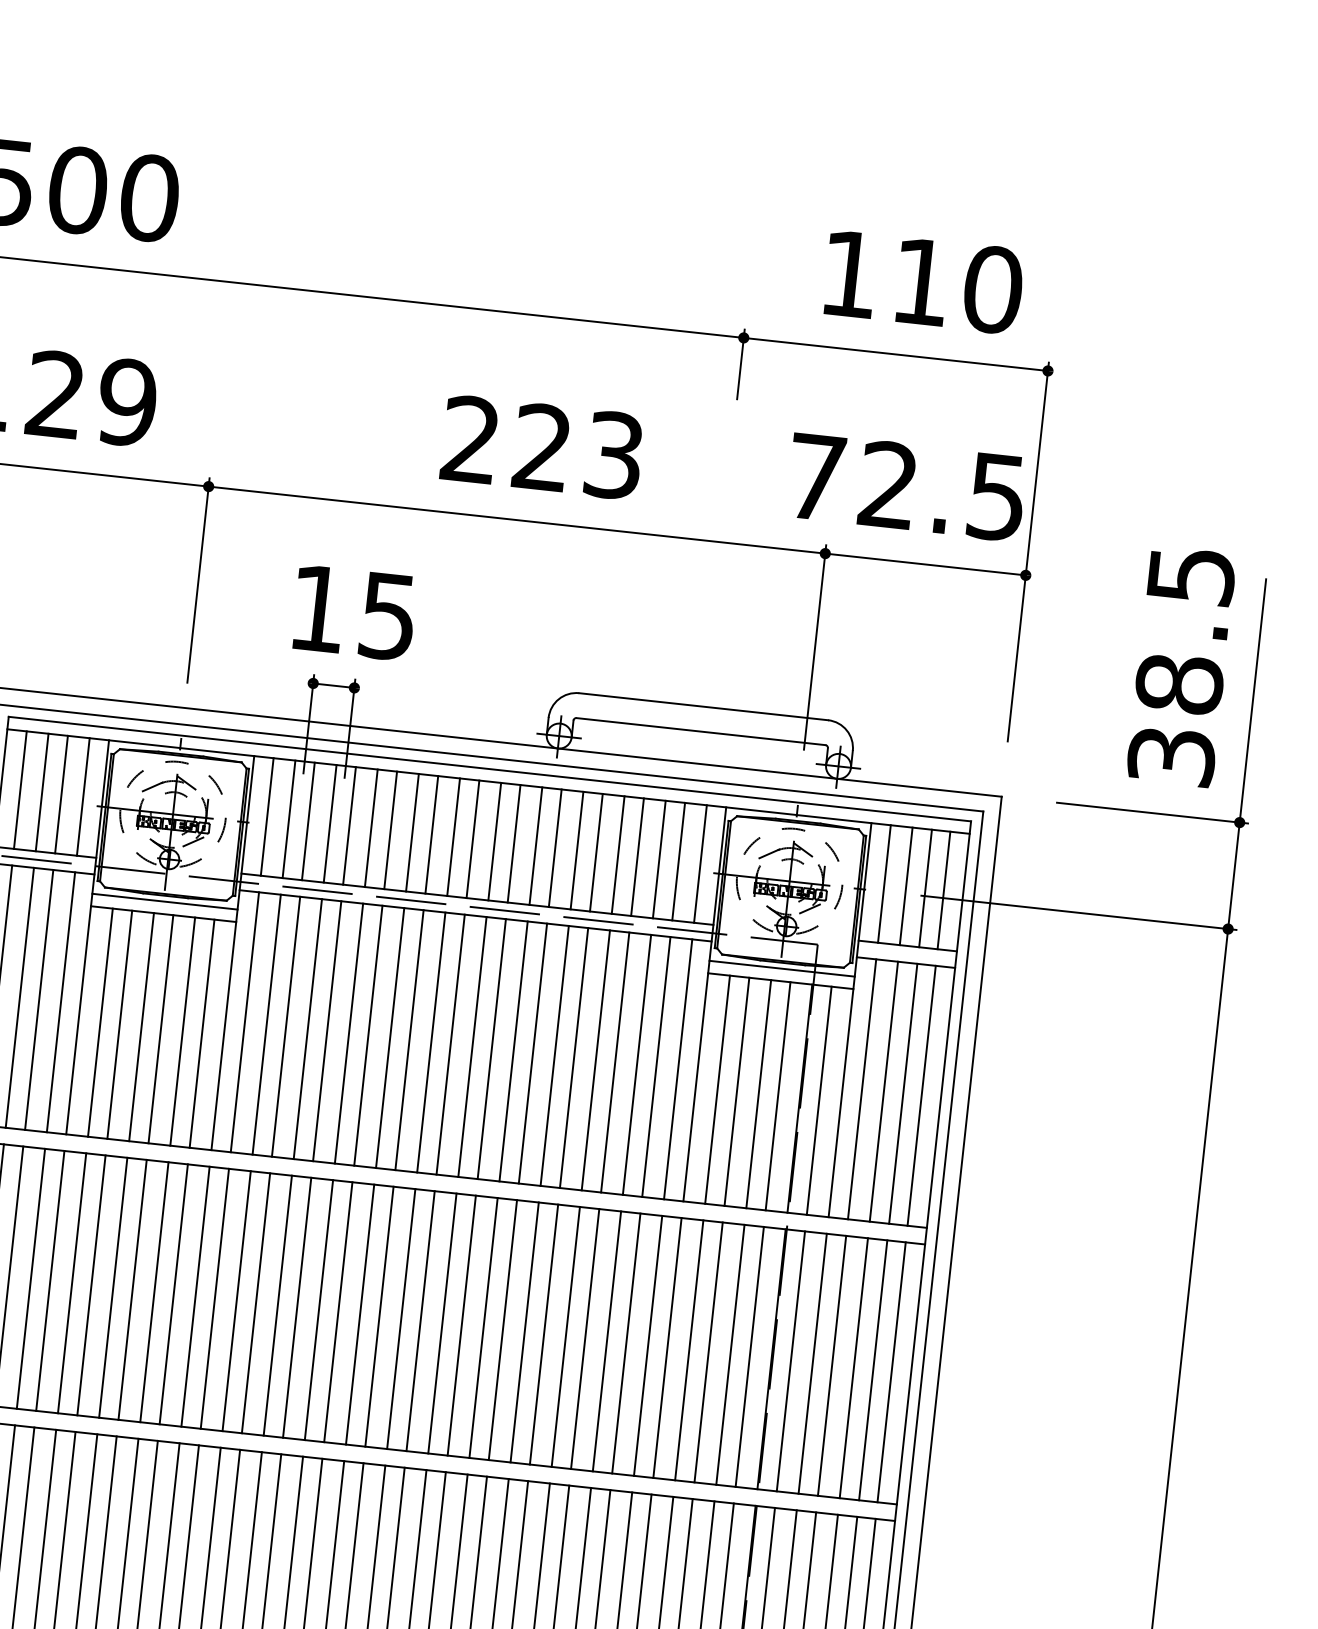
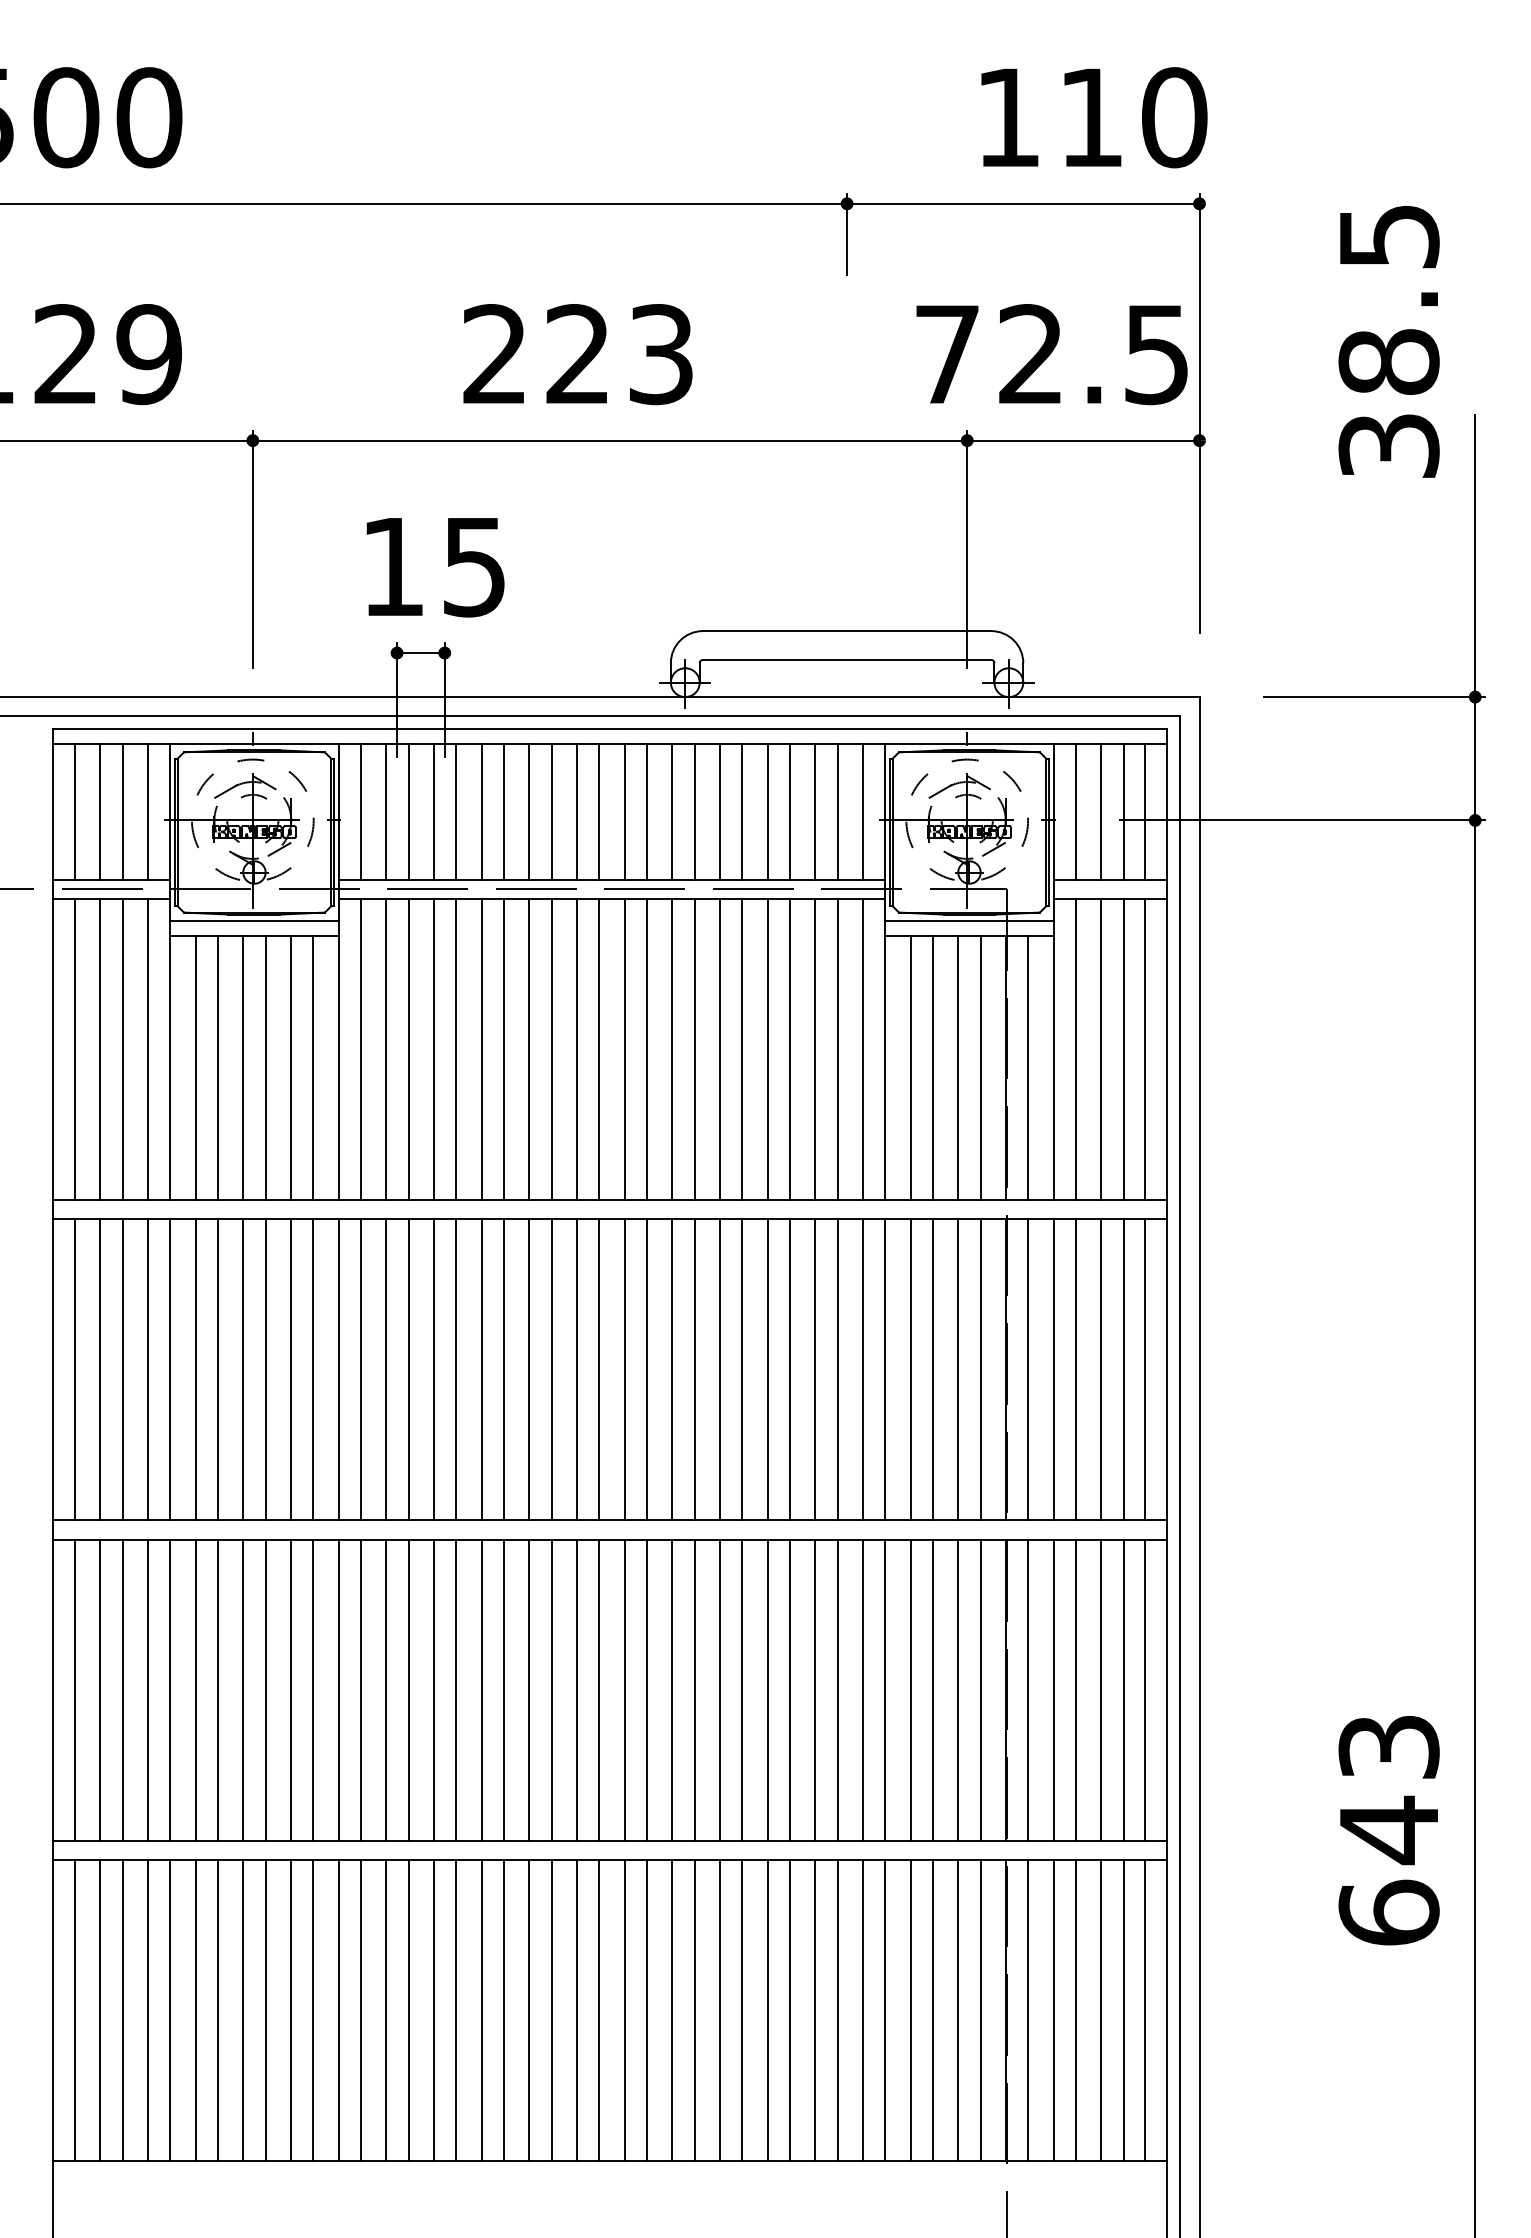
text: (924, 282) -> (1094, 117), moved
text: (541, 447) -> (577, 354), moved
text: (1180, 666) -> (1388, 341), moved

